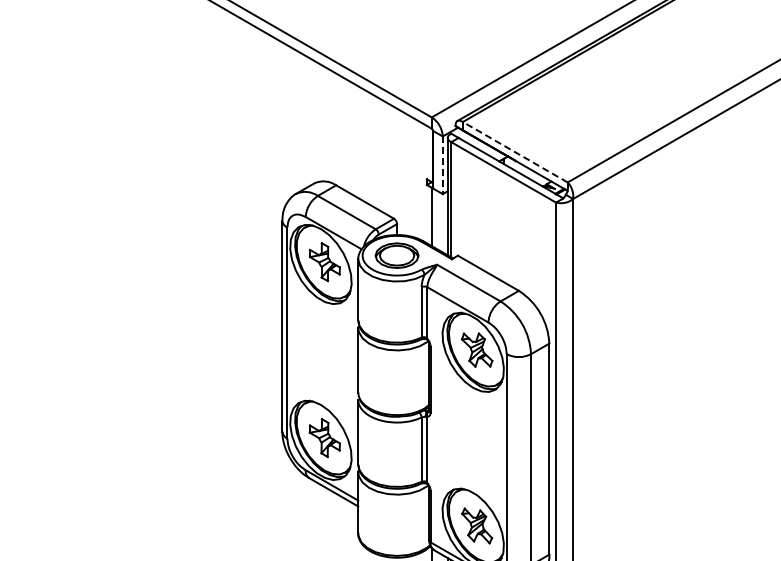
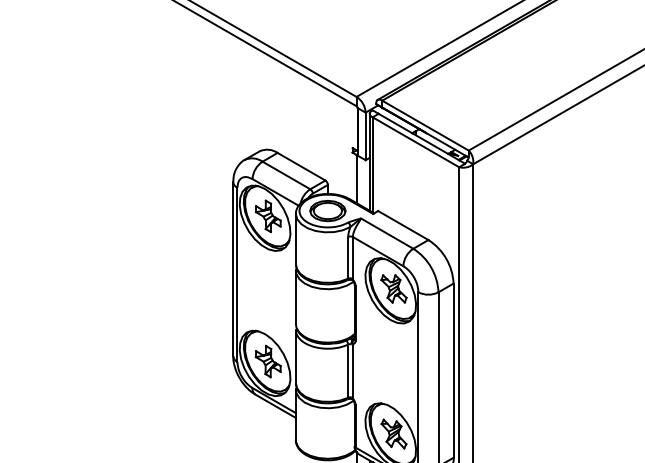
line: (515, 152) -> (425, 125), dashed -> solid
line: (442, 165) -> (365, 136), dashed -> solid

